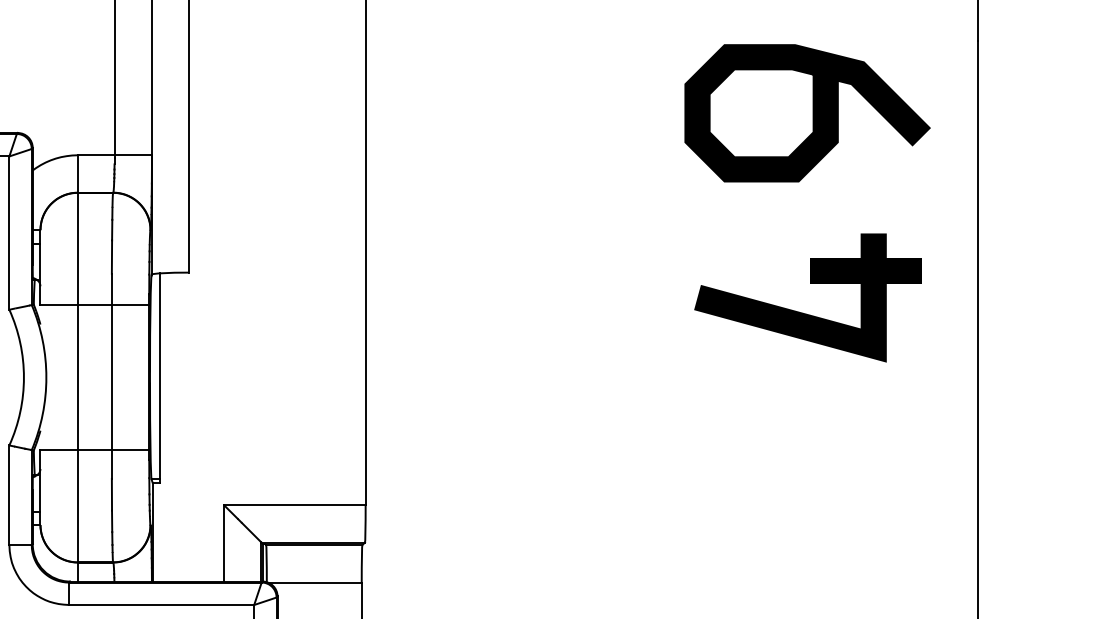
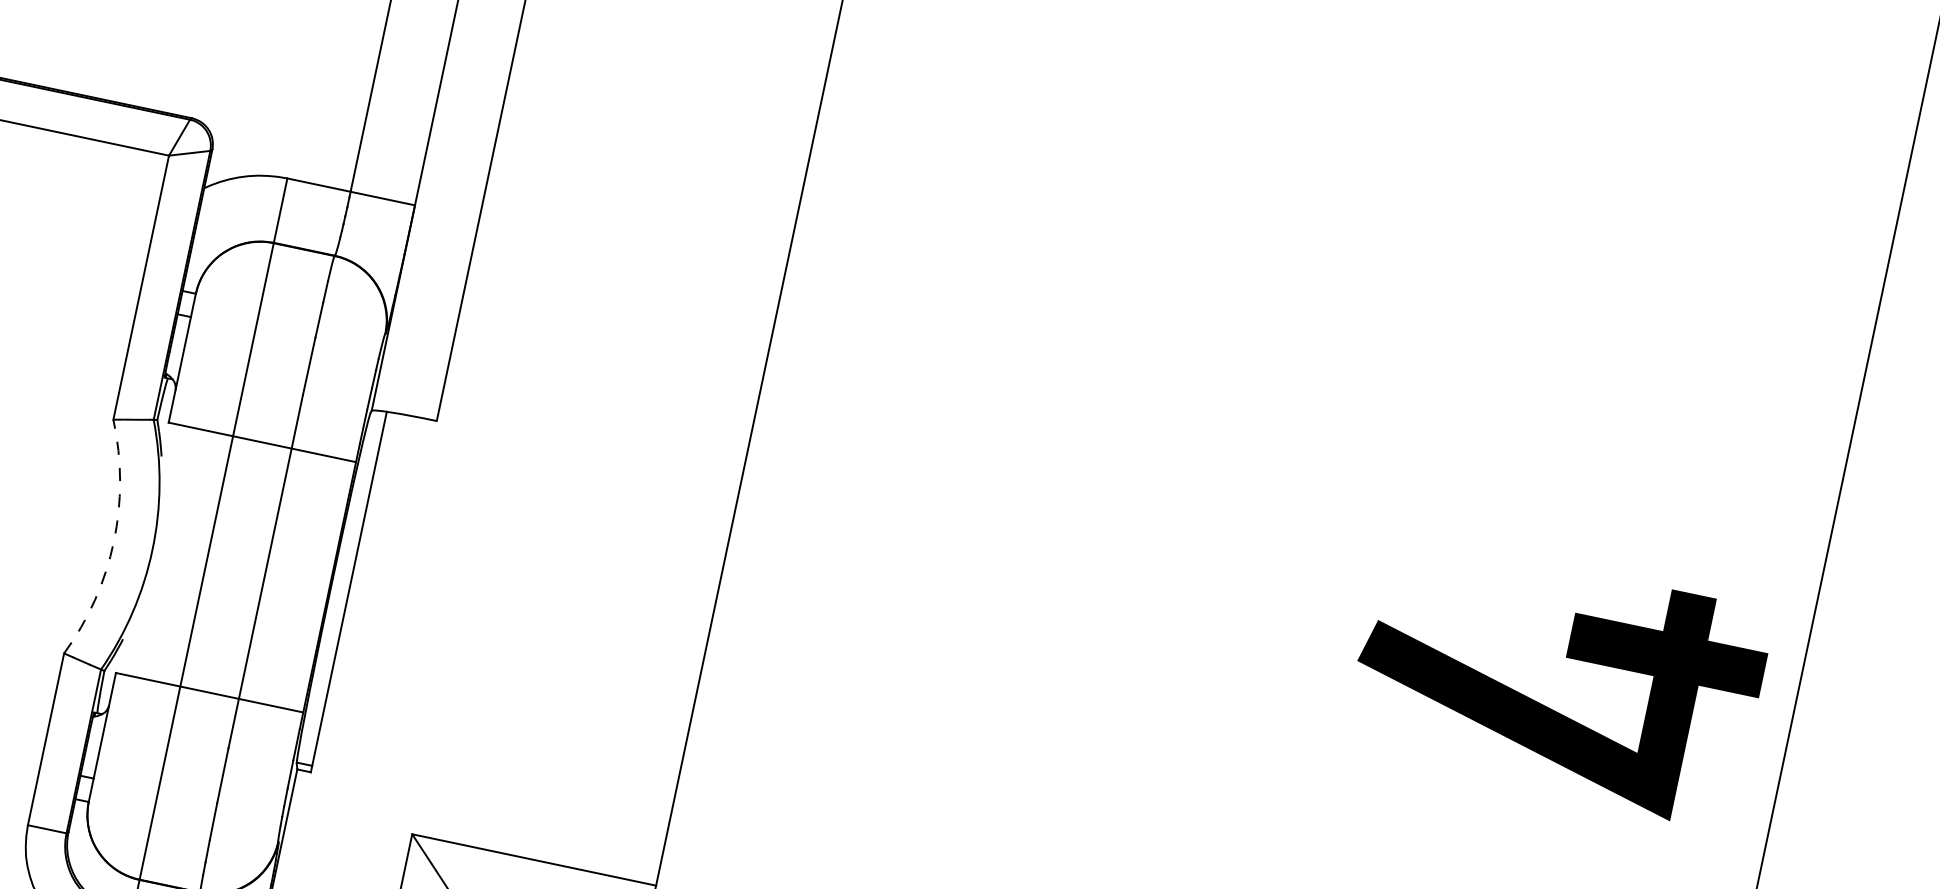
curve: (812, 113) -> (1567, 373), removed
part: (810, 283) -> (1567, 657), moved
arc: (23, 377) -> (113, 541), solid -> dashed

